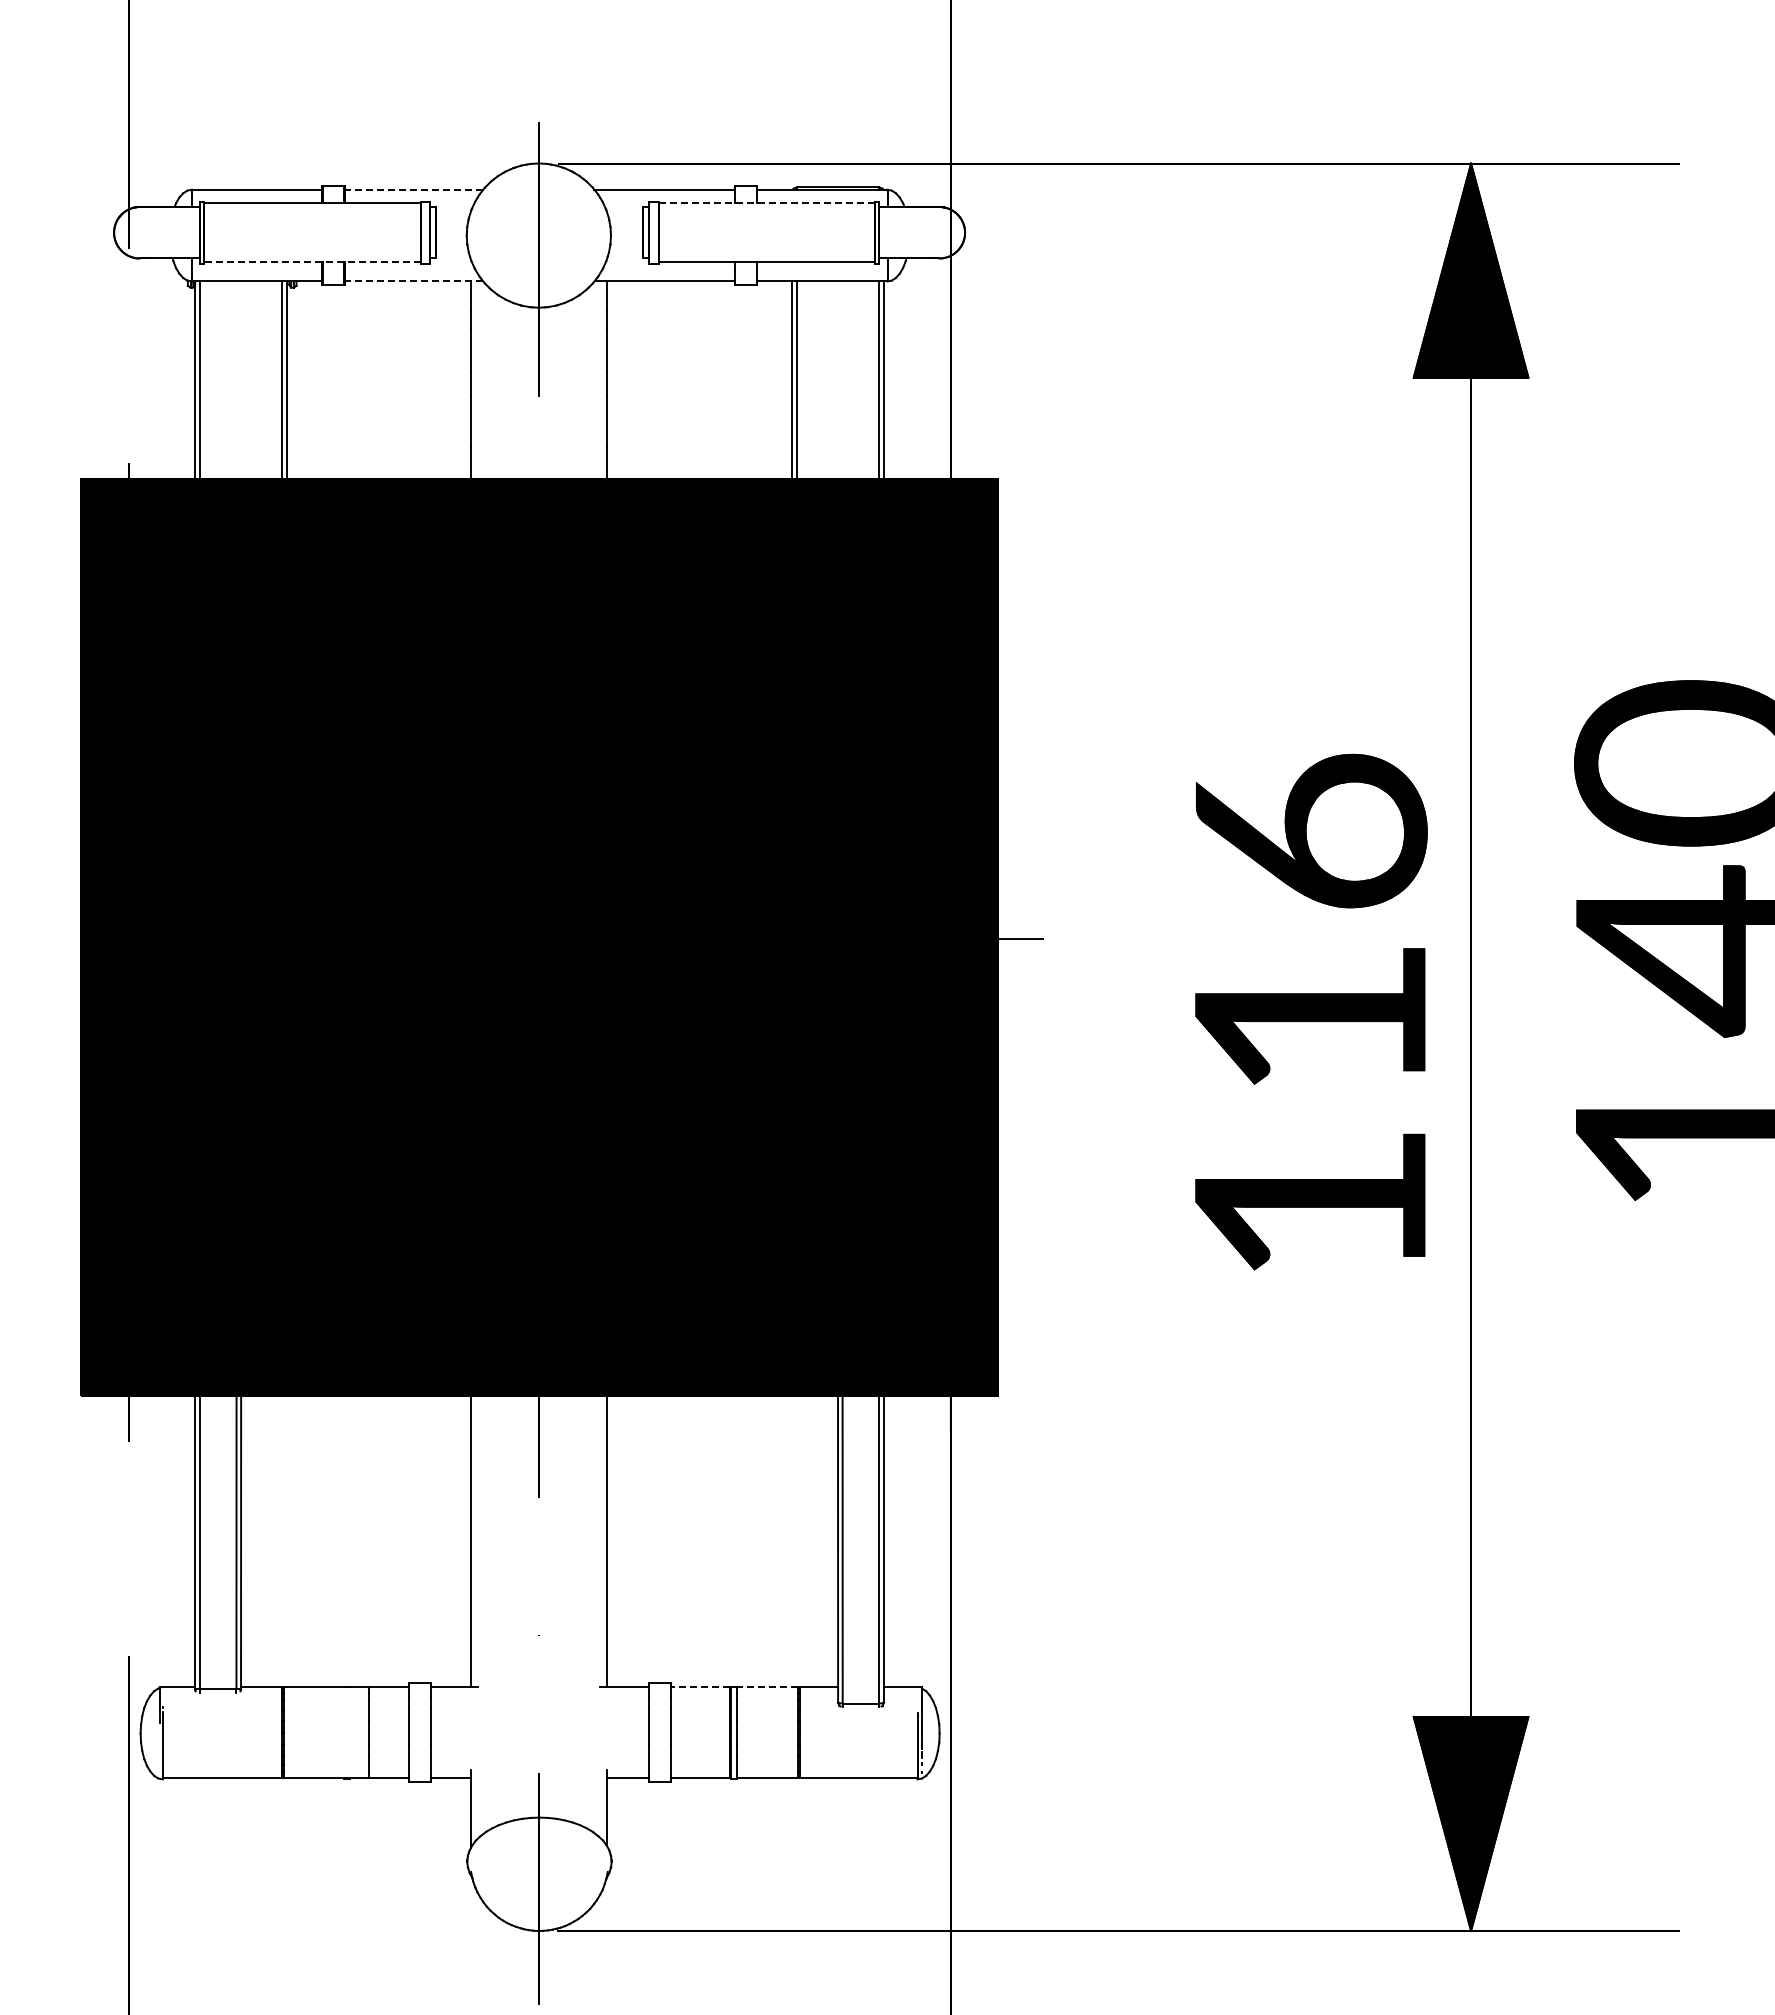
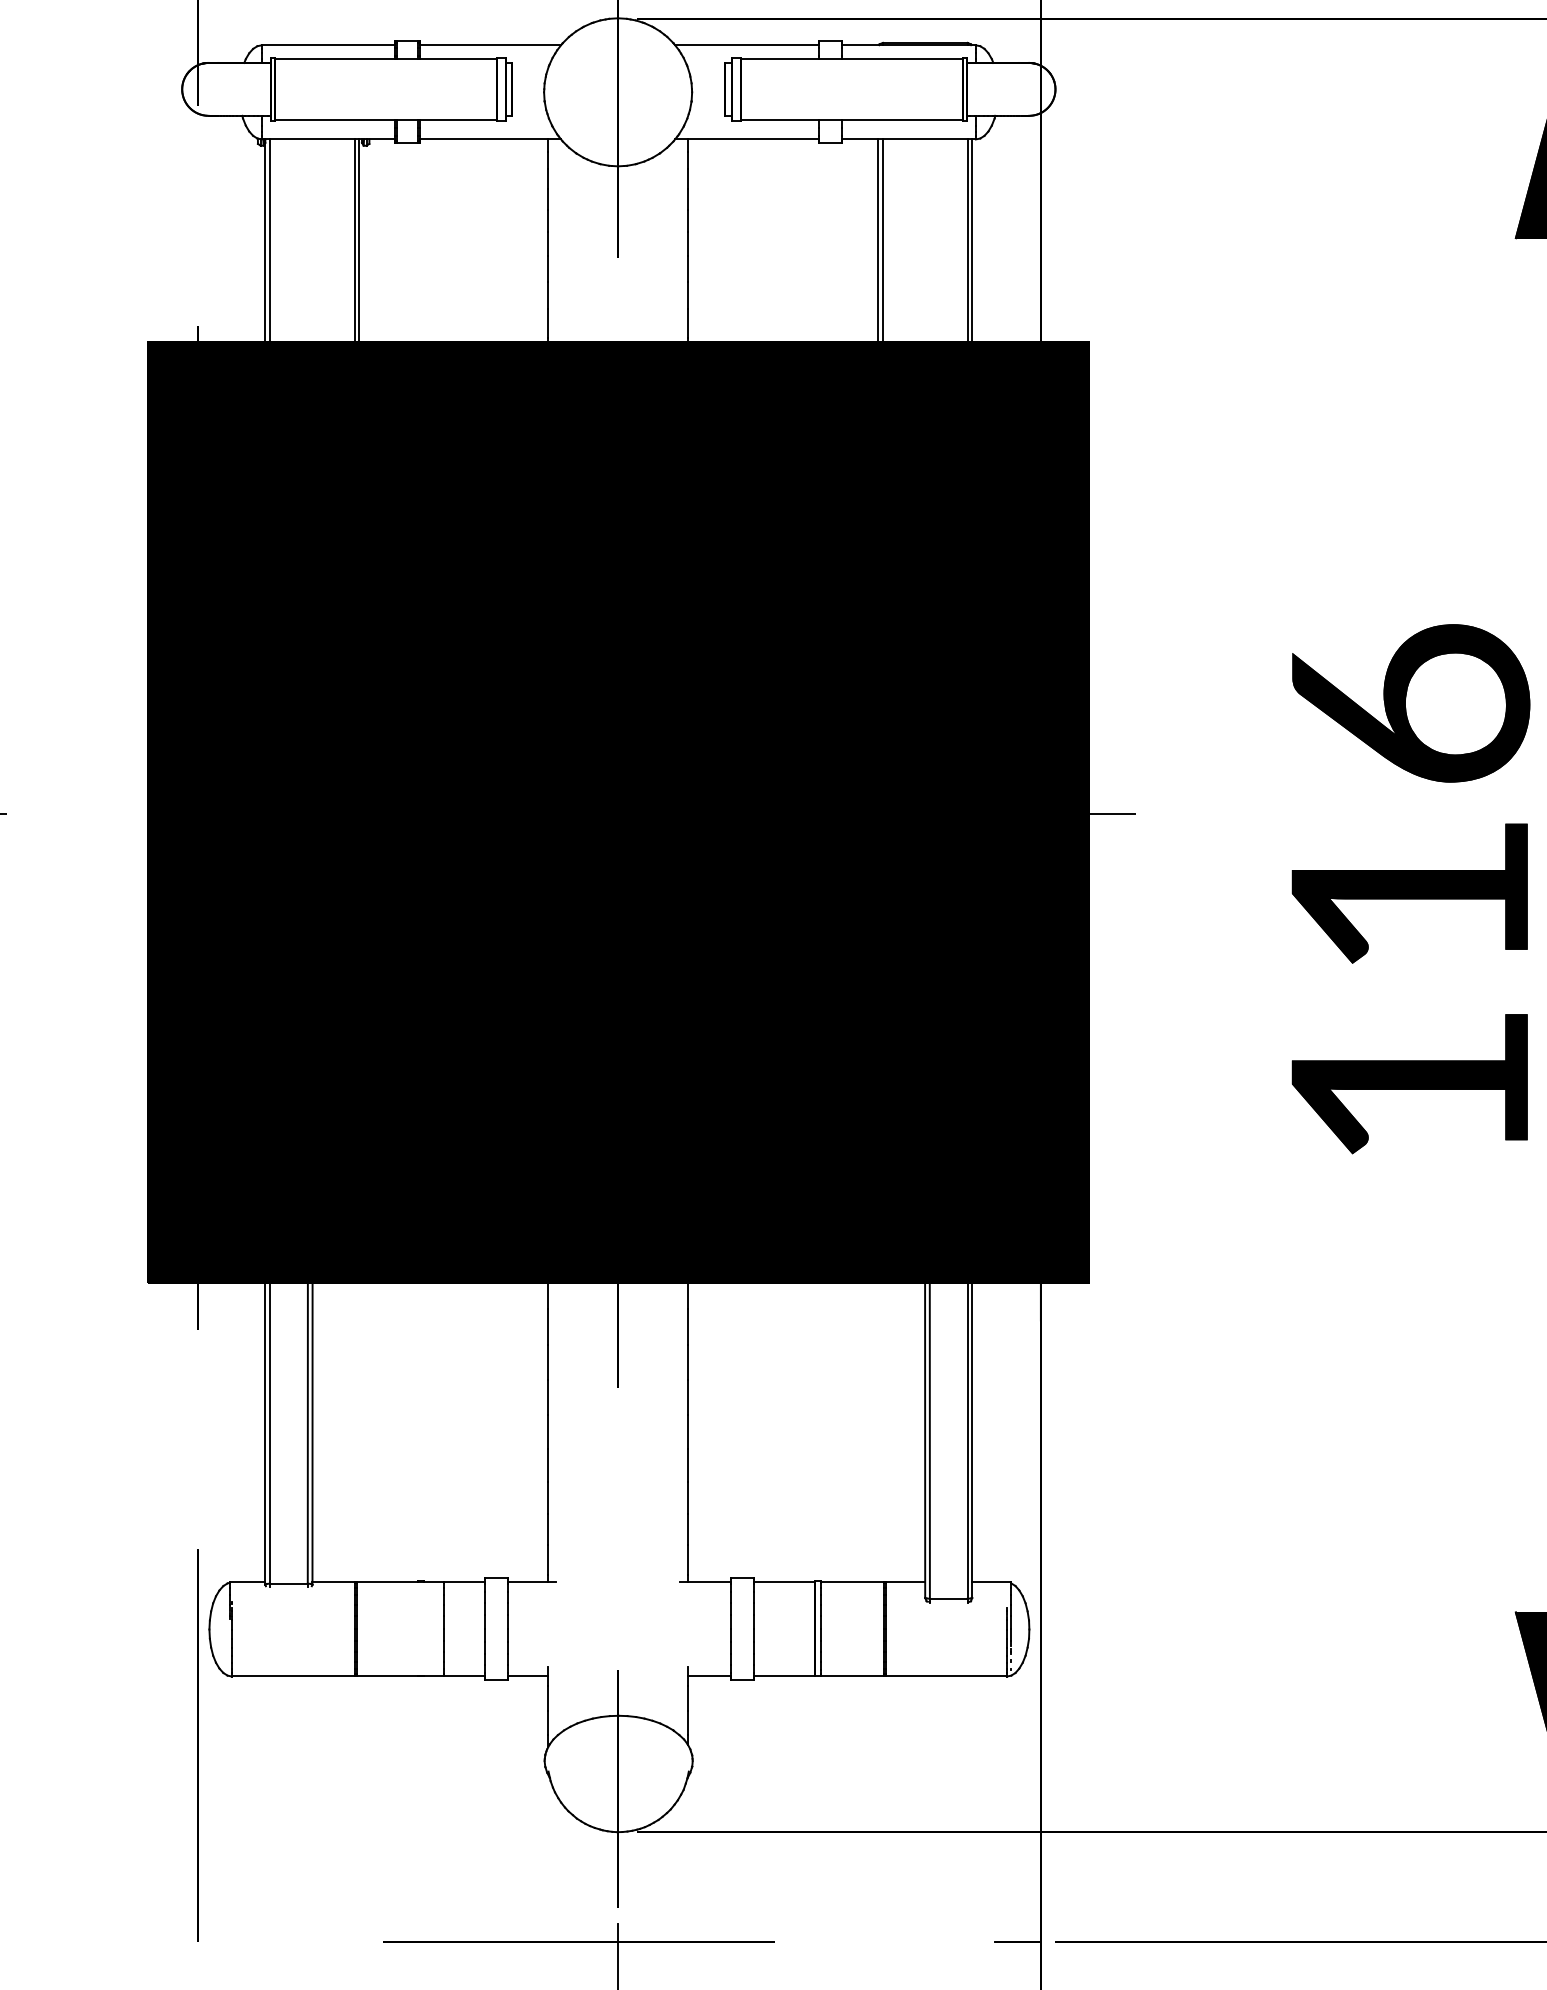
line: (414, 189) -> (490, 45), dashed -> solid
line: (767, 203) -> (852, 59), dashed -> solid
line: (311, 262) -> (384, 119), dashed -> solid
line: (414, 281) -> (490, 139), dashed -> solid
line: (700, 1686) -> (783, 1581), dashed -> solid
line: (767, 1686) -> (852, 1581), dashed -> solid

